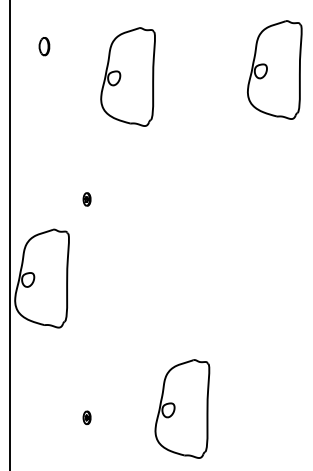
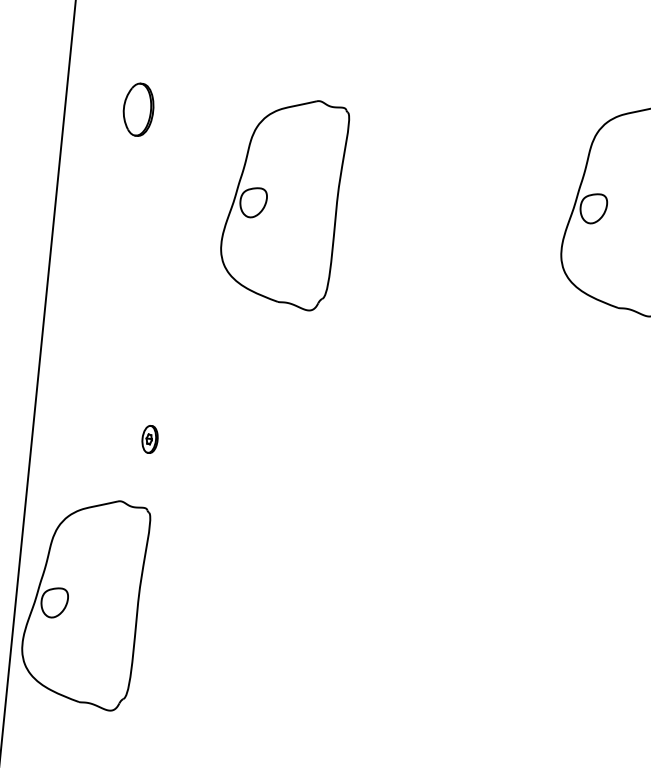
part: (44, 46) -> (138, 109), size x1.4
part: (127, 76) -> (282, 201), moved
part: (86, 199) -> (148, 439), moved

